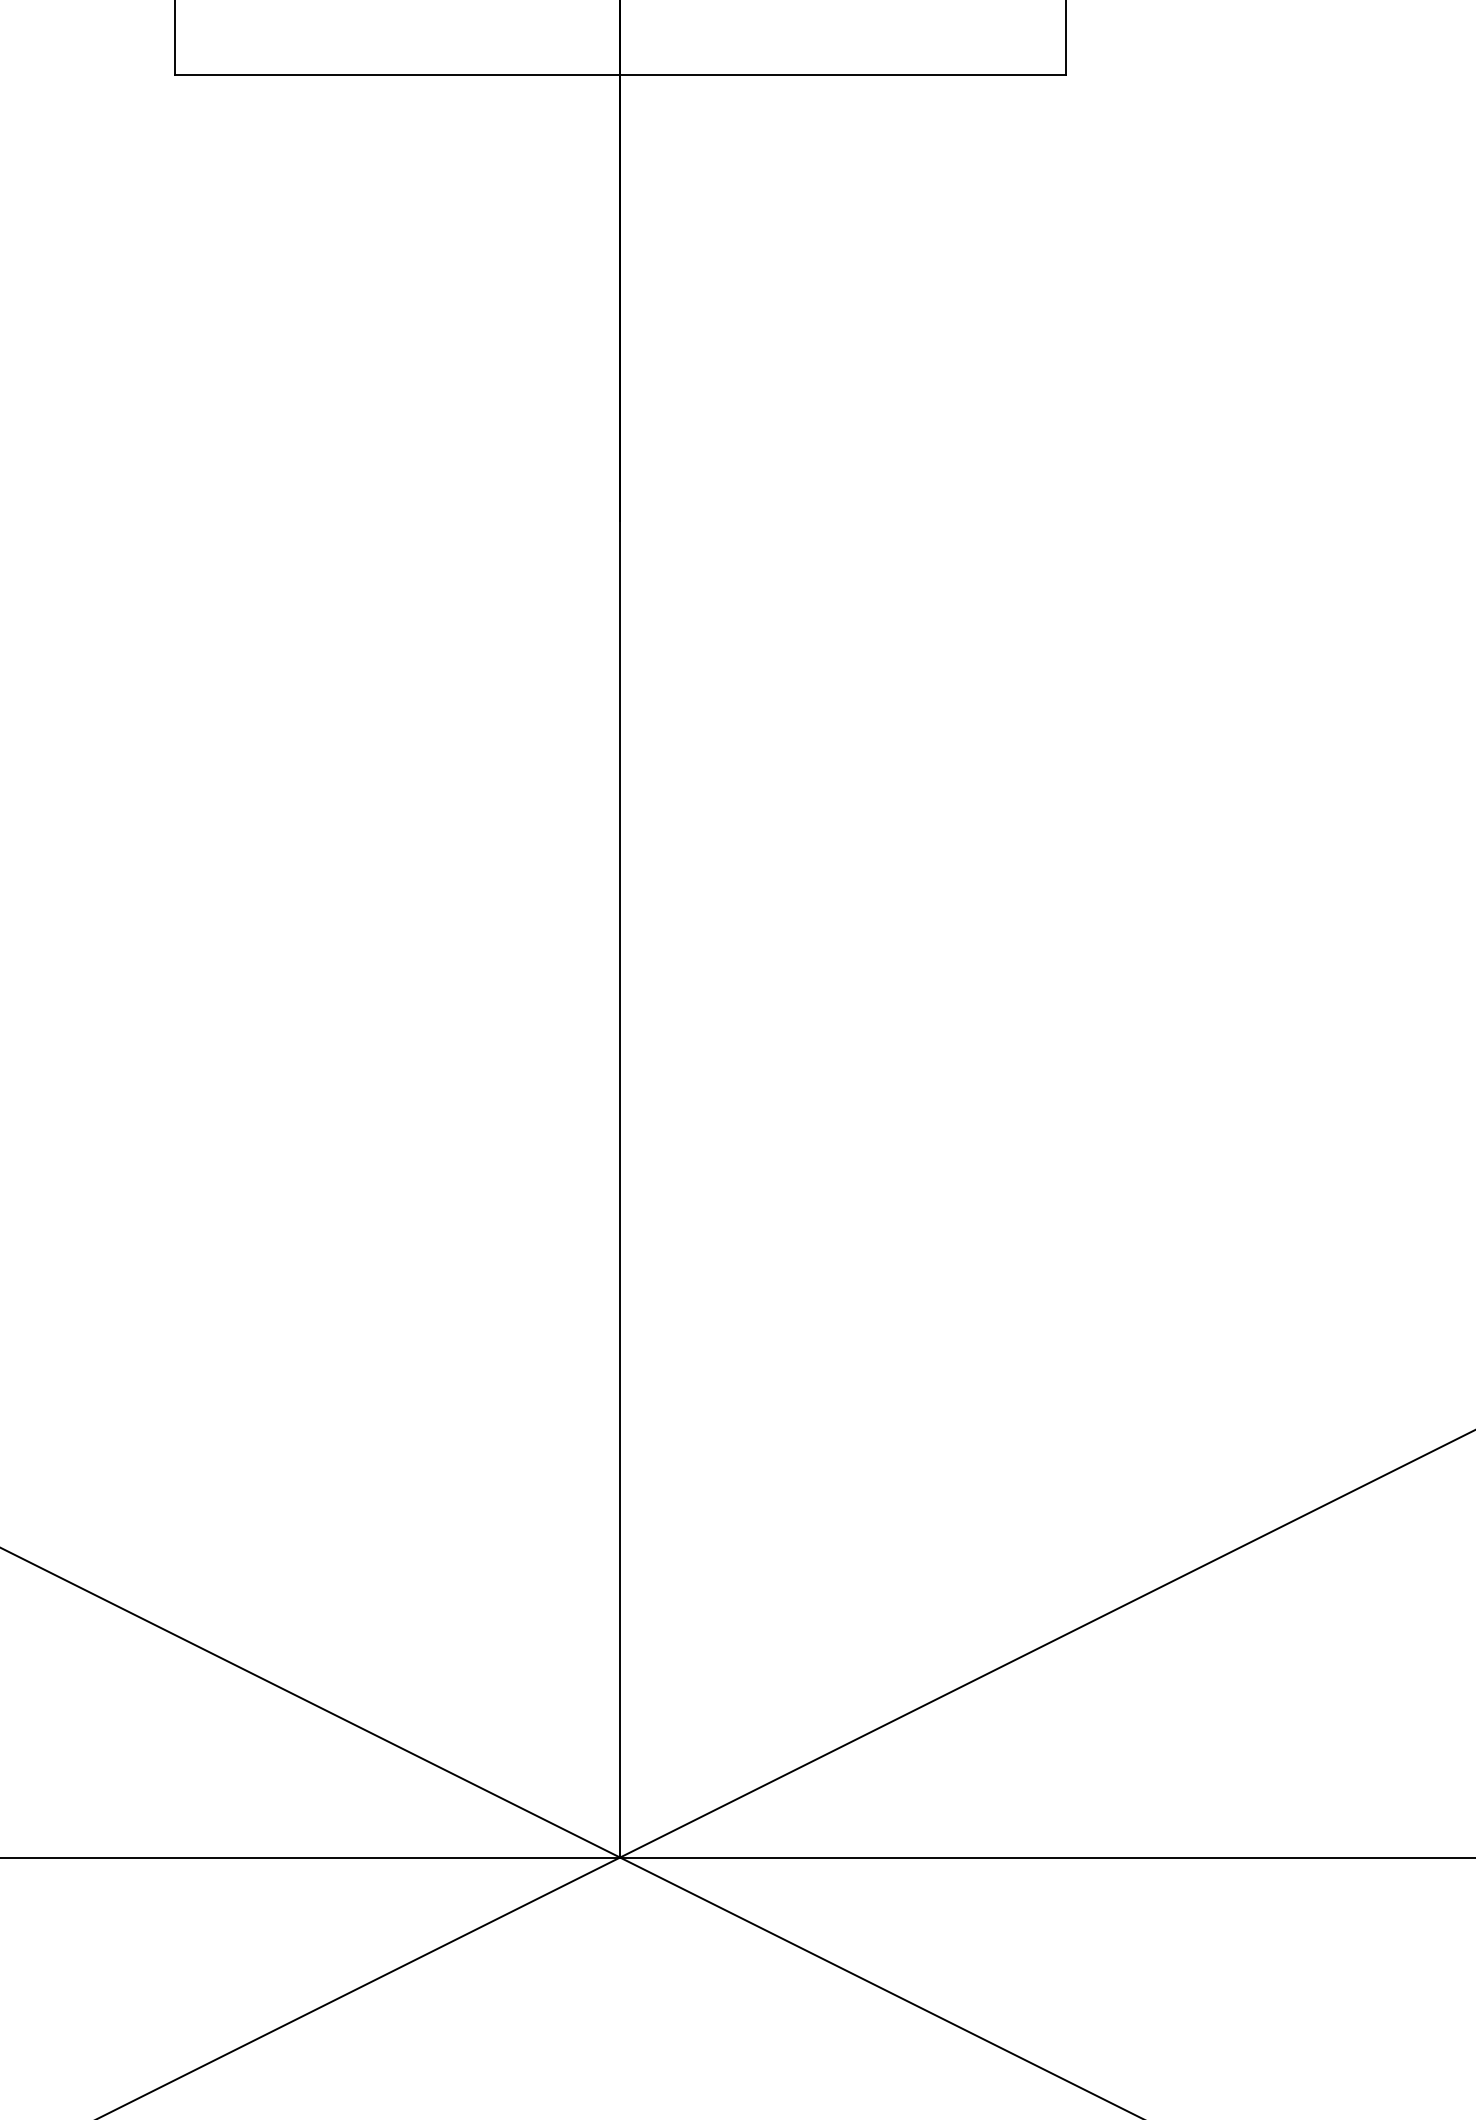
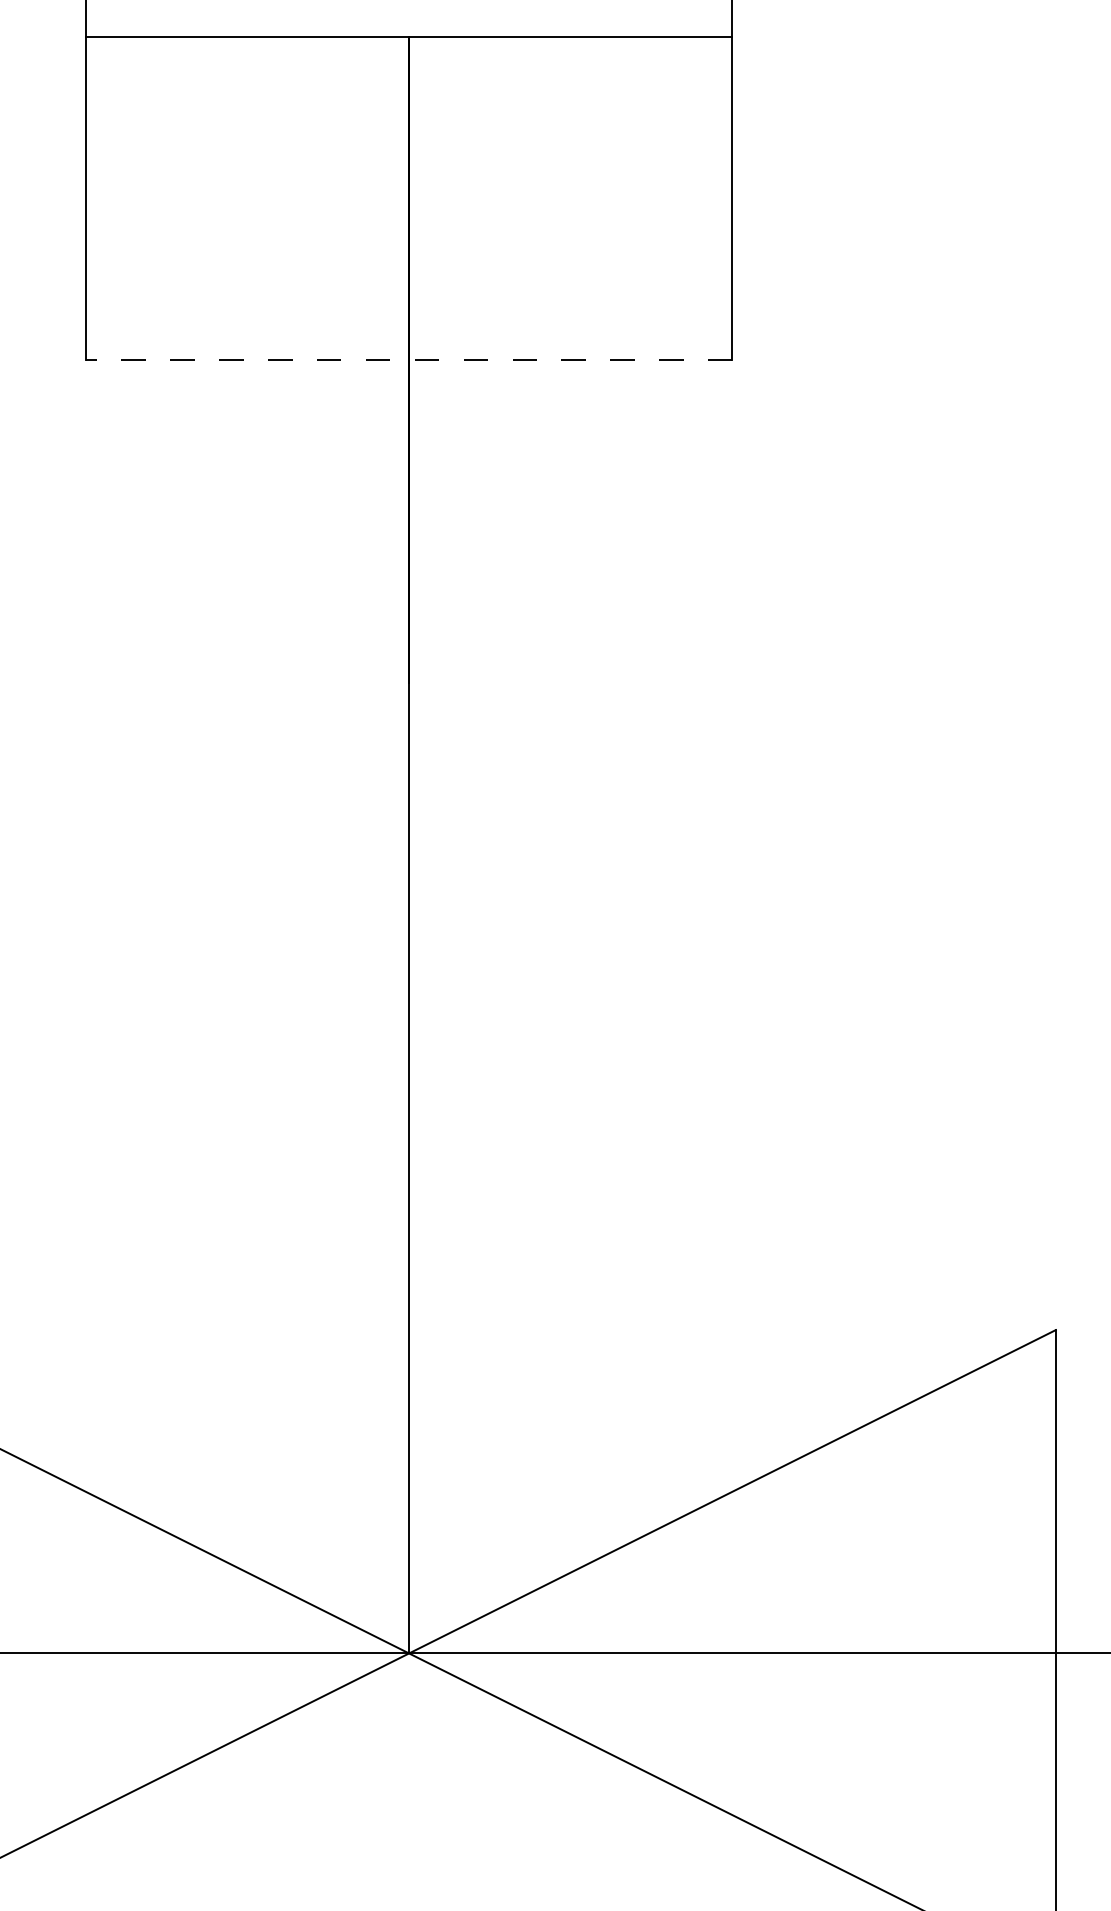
line: (619, 74) -> (408, 359), solid -> dashed

